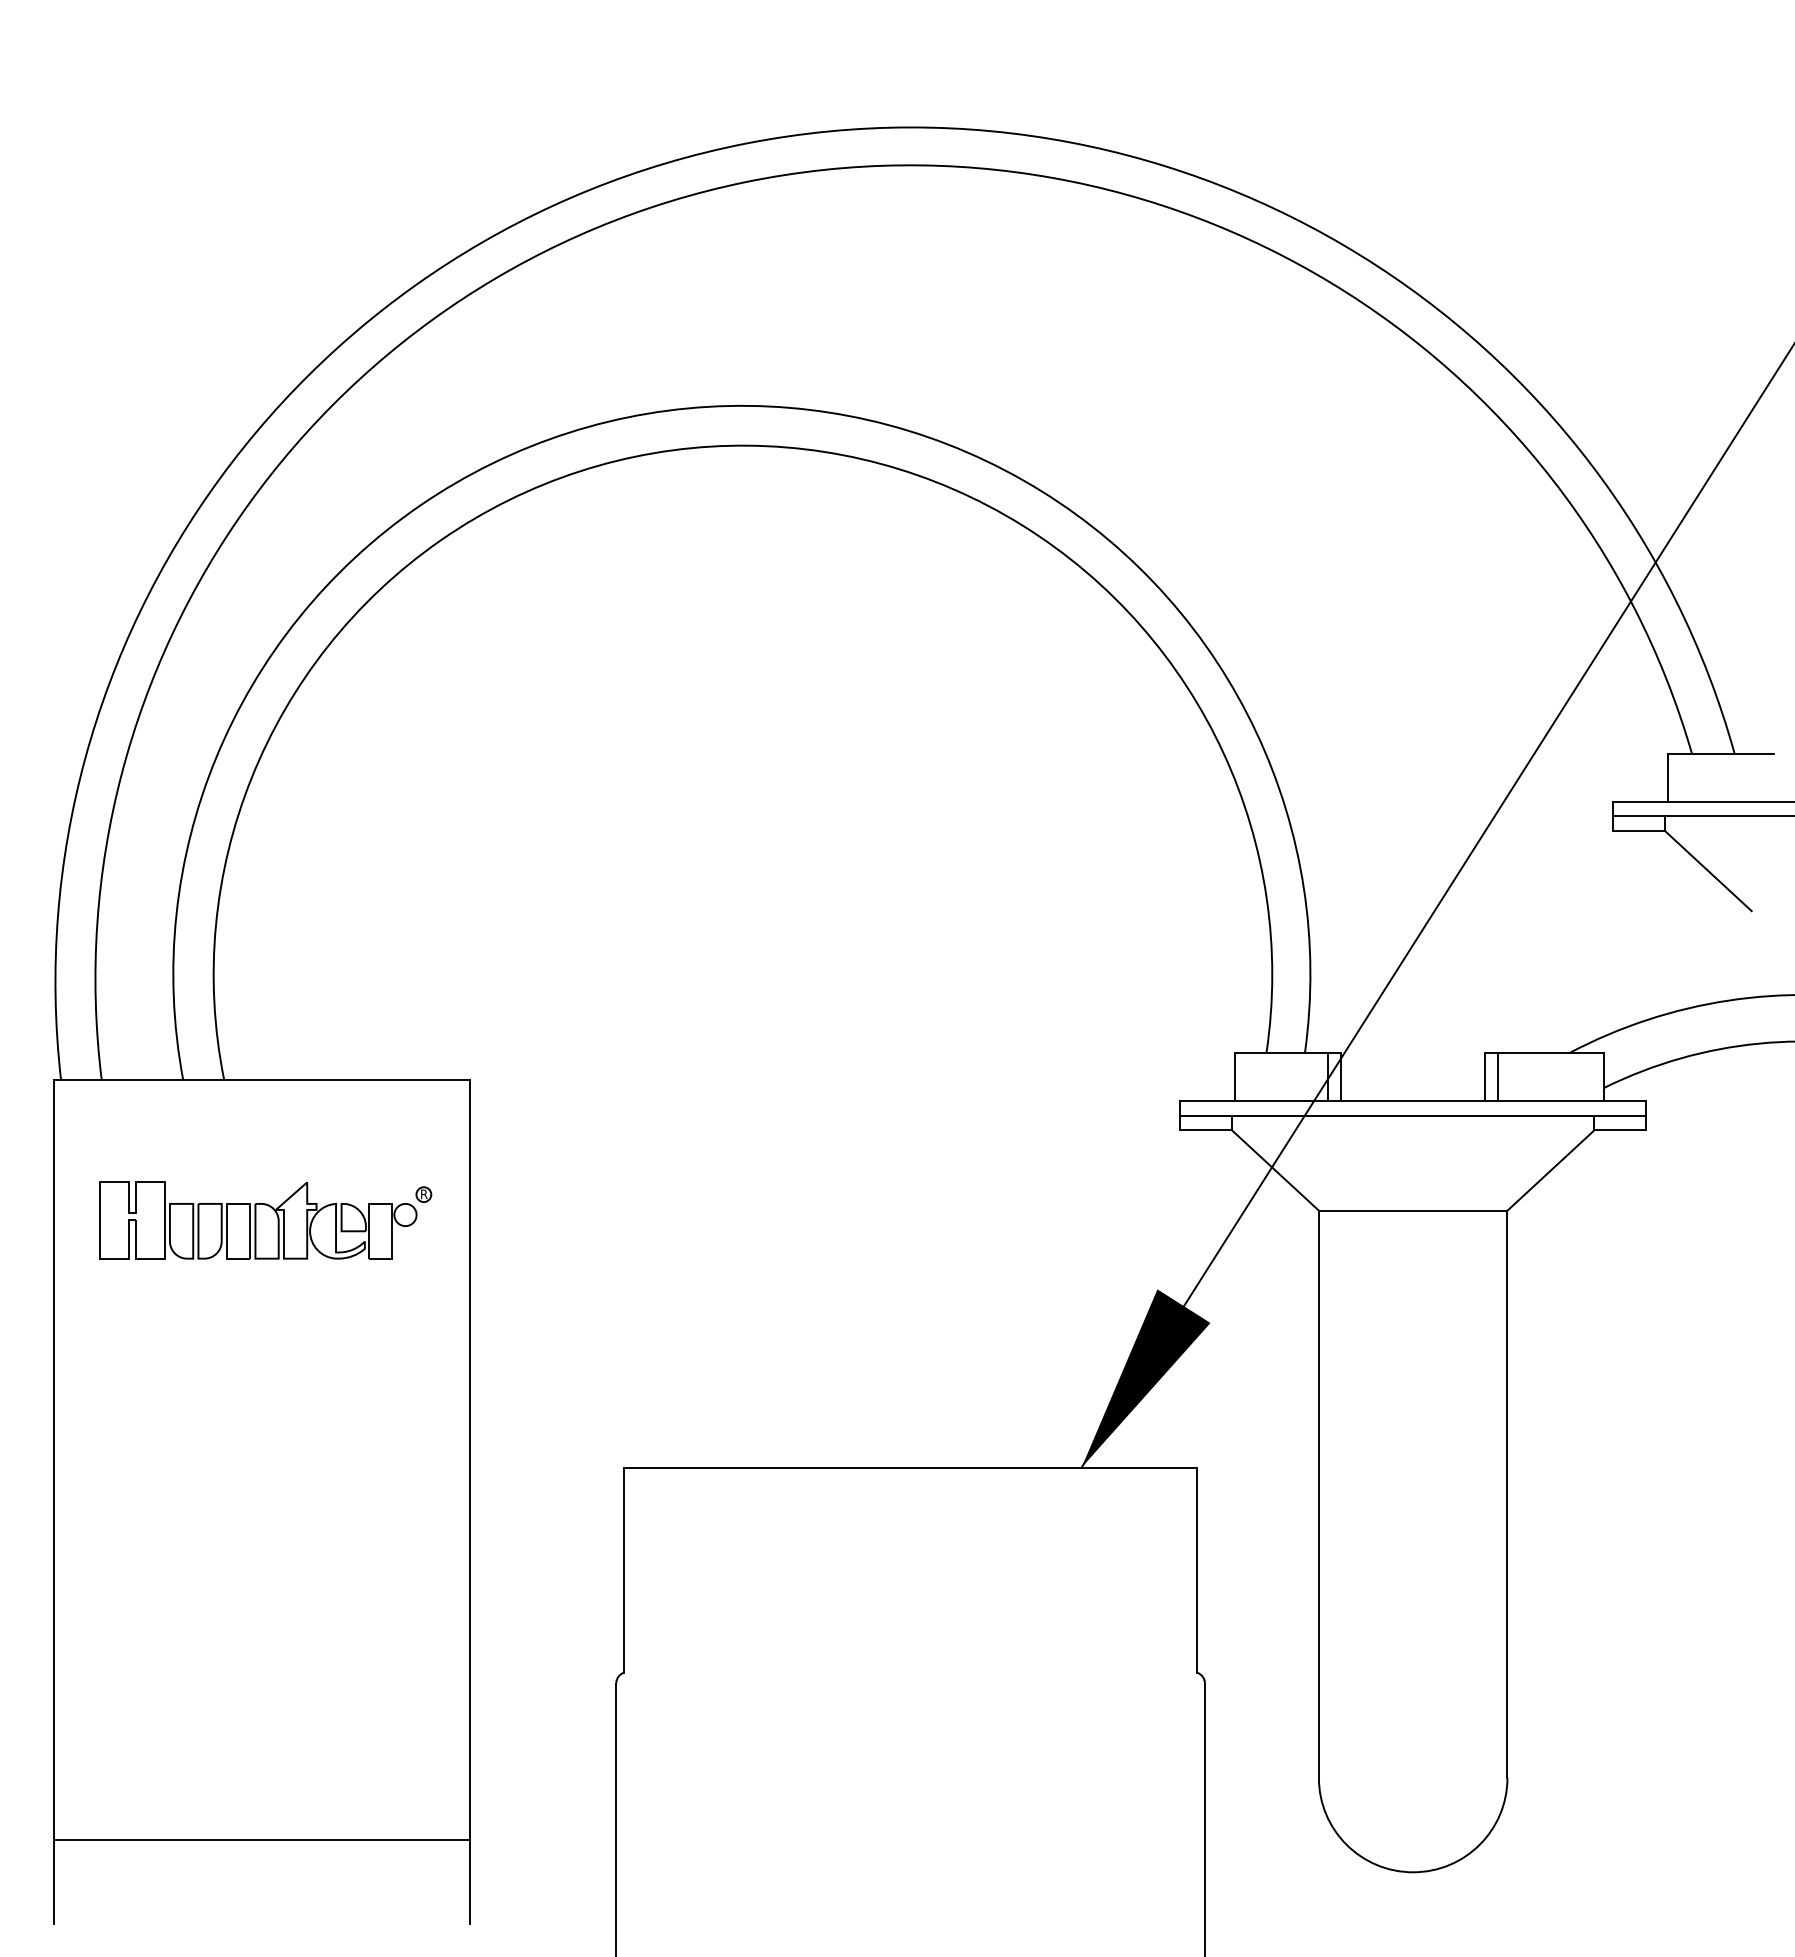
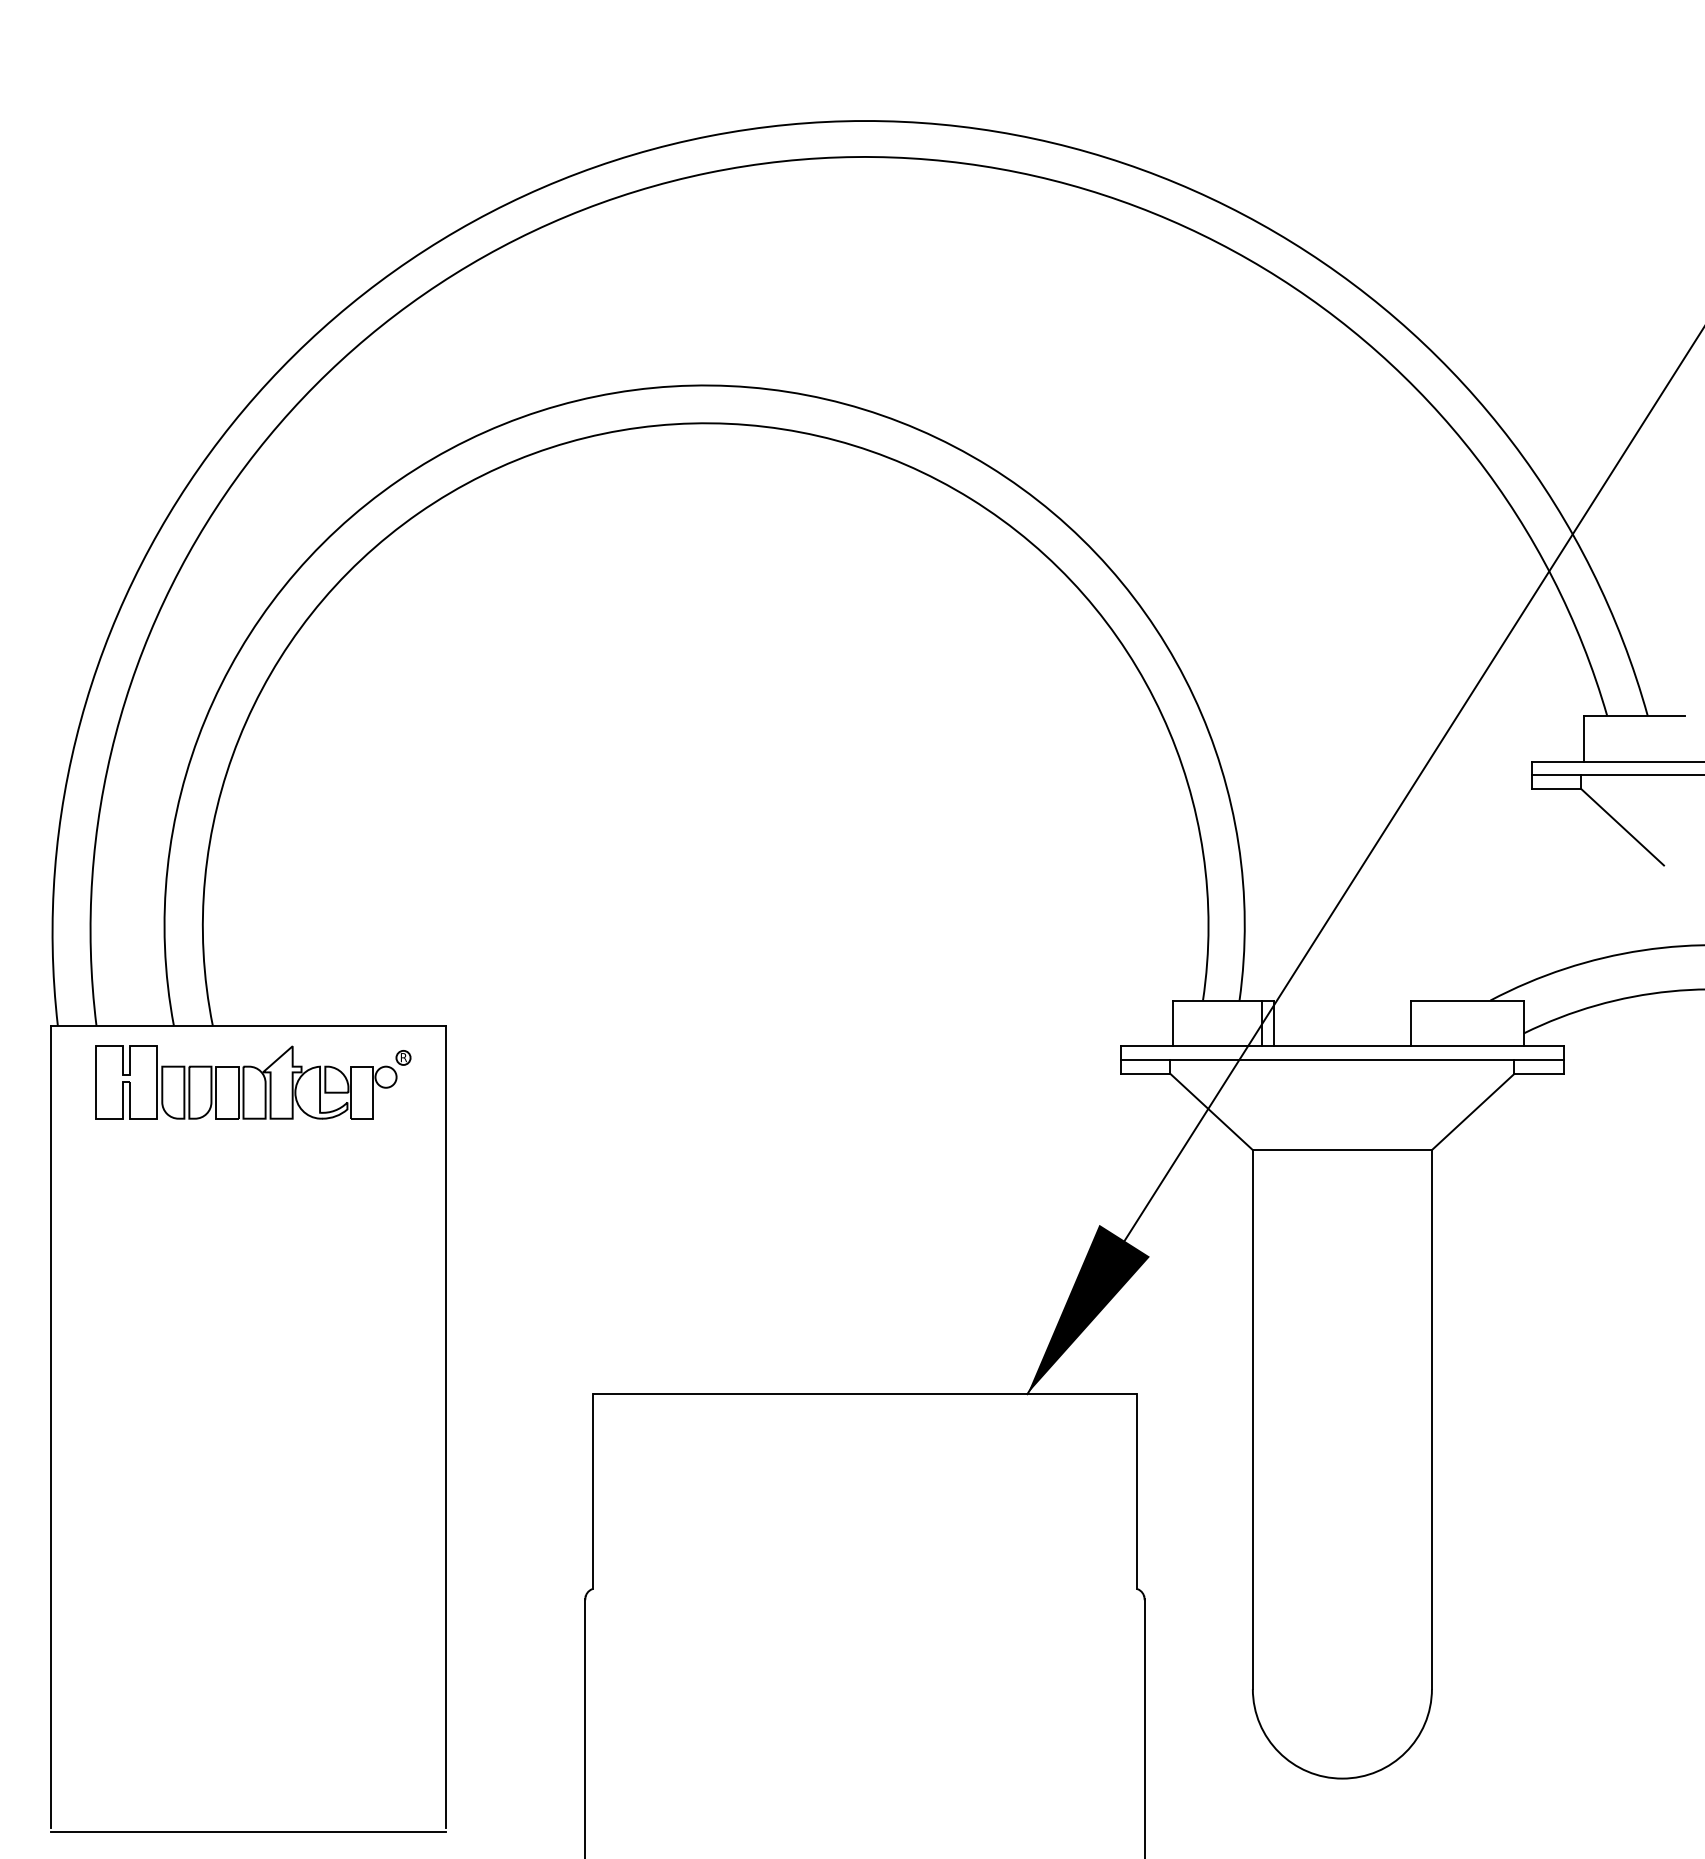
line: (1498, 1077) -> (1423, 1023), removed
part: (265, 1220) -> (253, 1082), moved
line: (261, 1839) -> (248, 1832), moved

